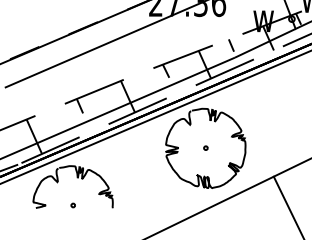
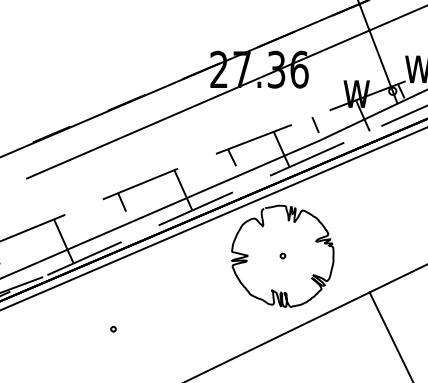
part: (77, 178) -> (118, 294), removed

